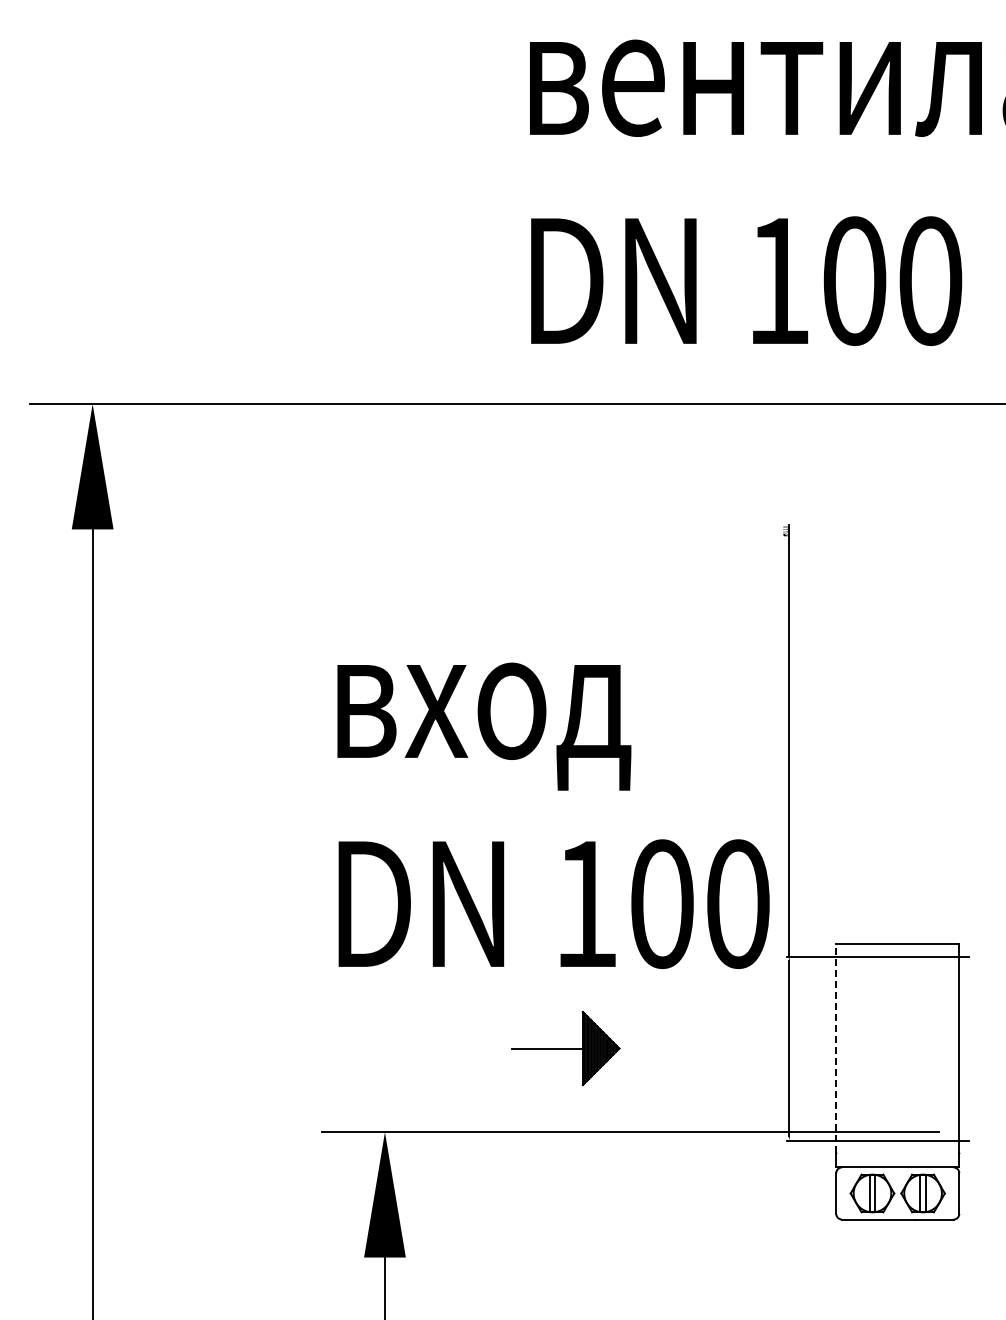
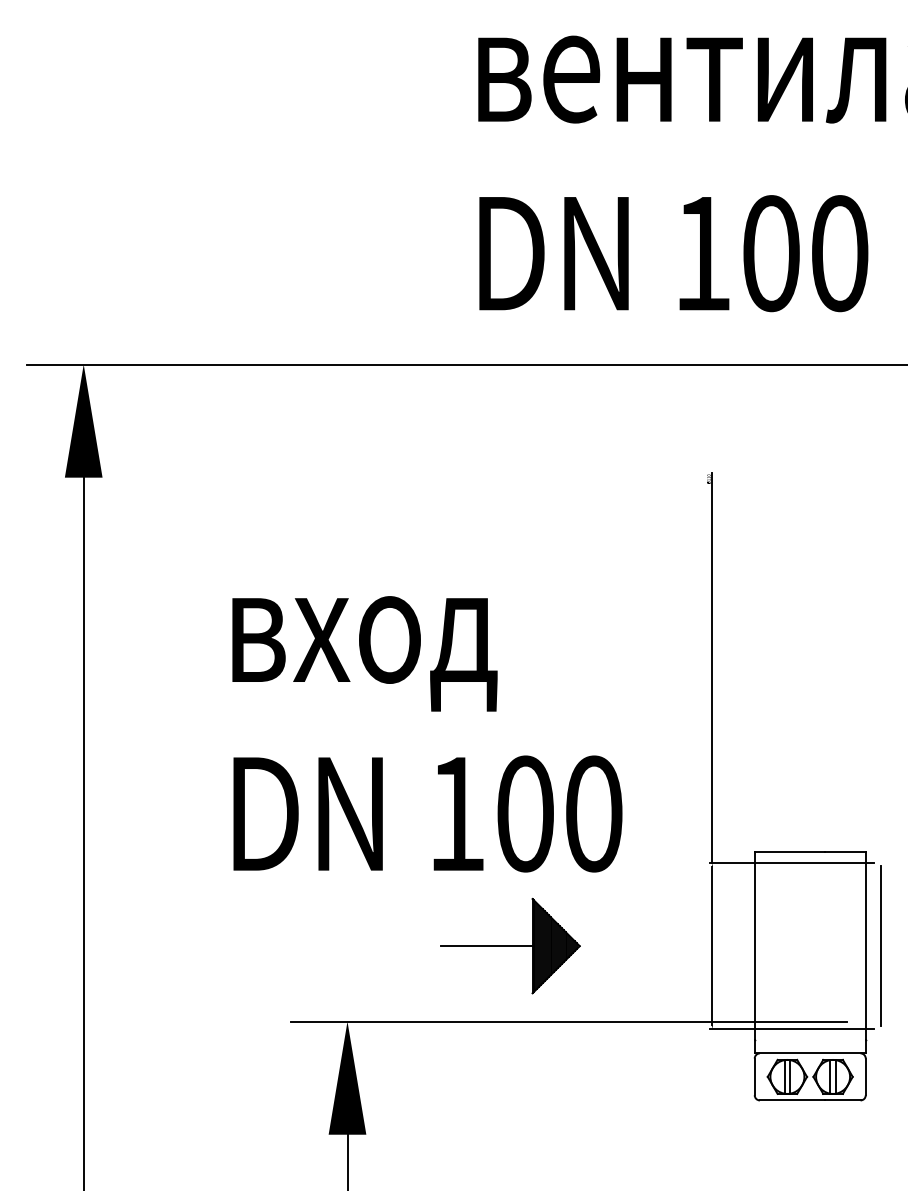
text: (553, 815) -> (427, 734), moved
part: (565, 1048) -> (510, 946), size x1.43
line: (836, 1048) -> (754, 946), dashed -> solid
line: (976, 1048) -> (881, 946), added

